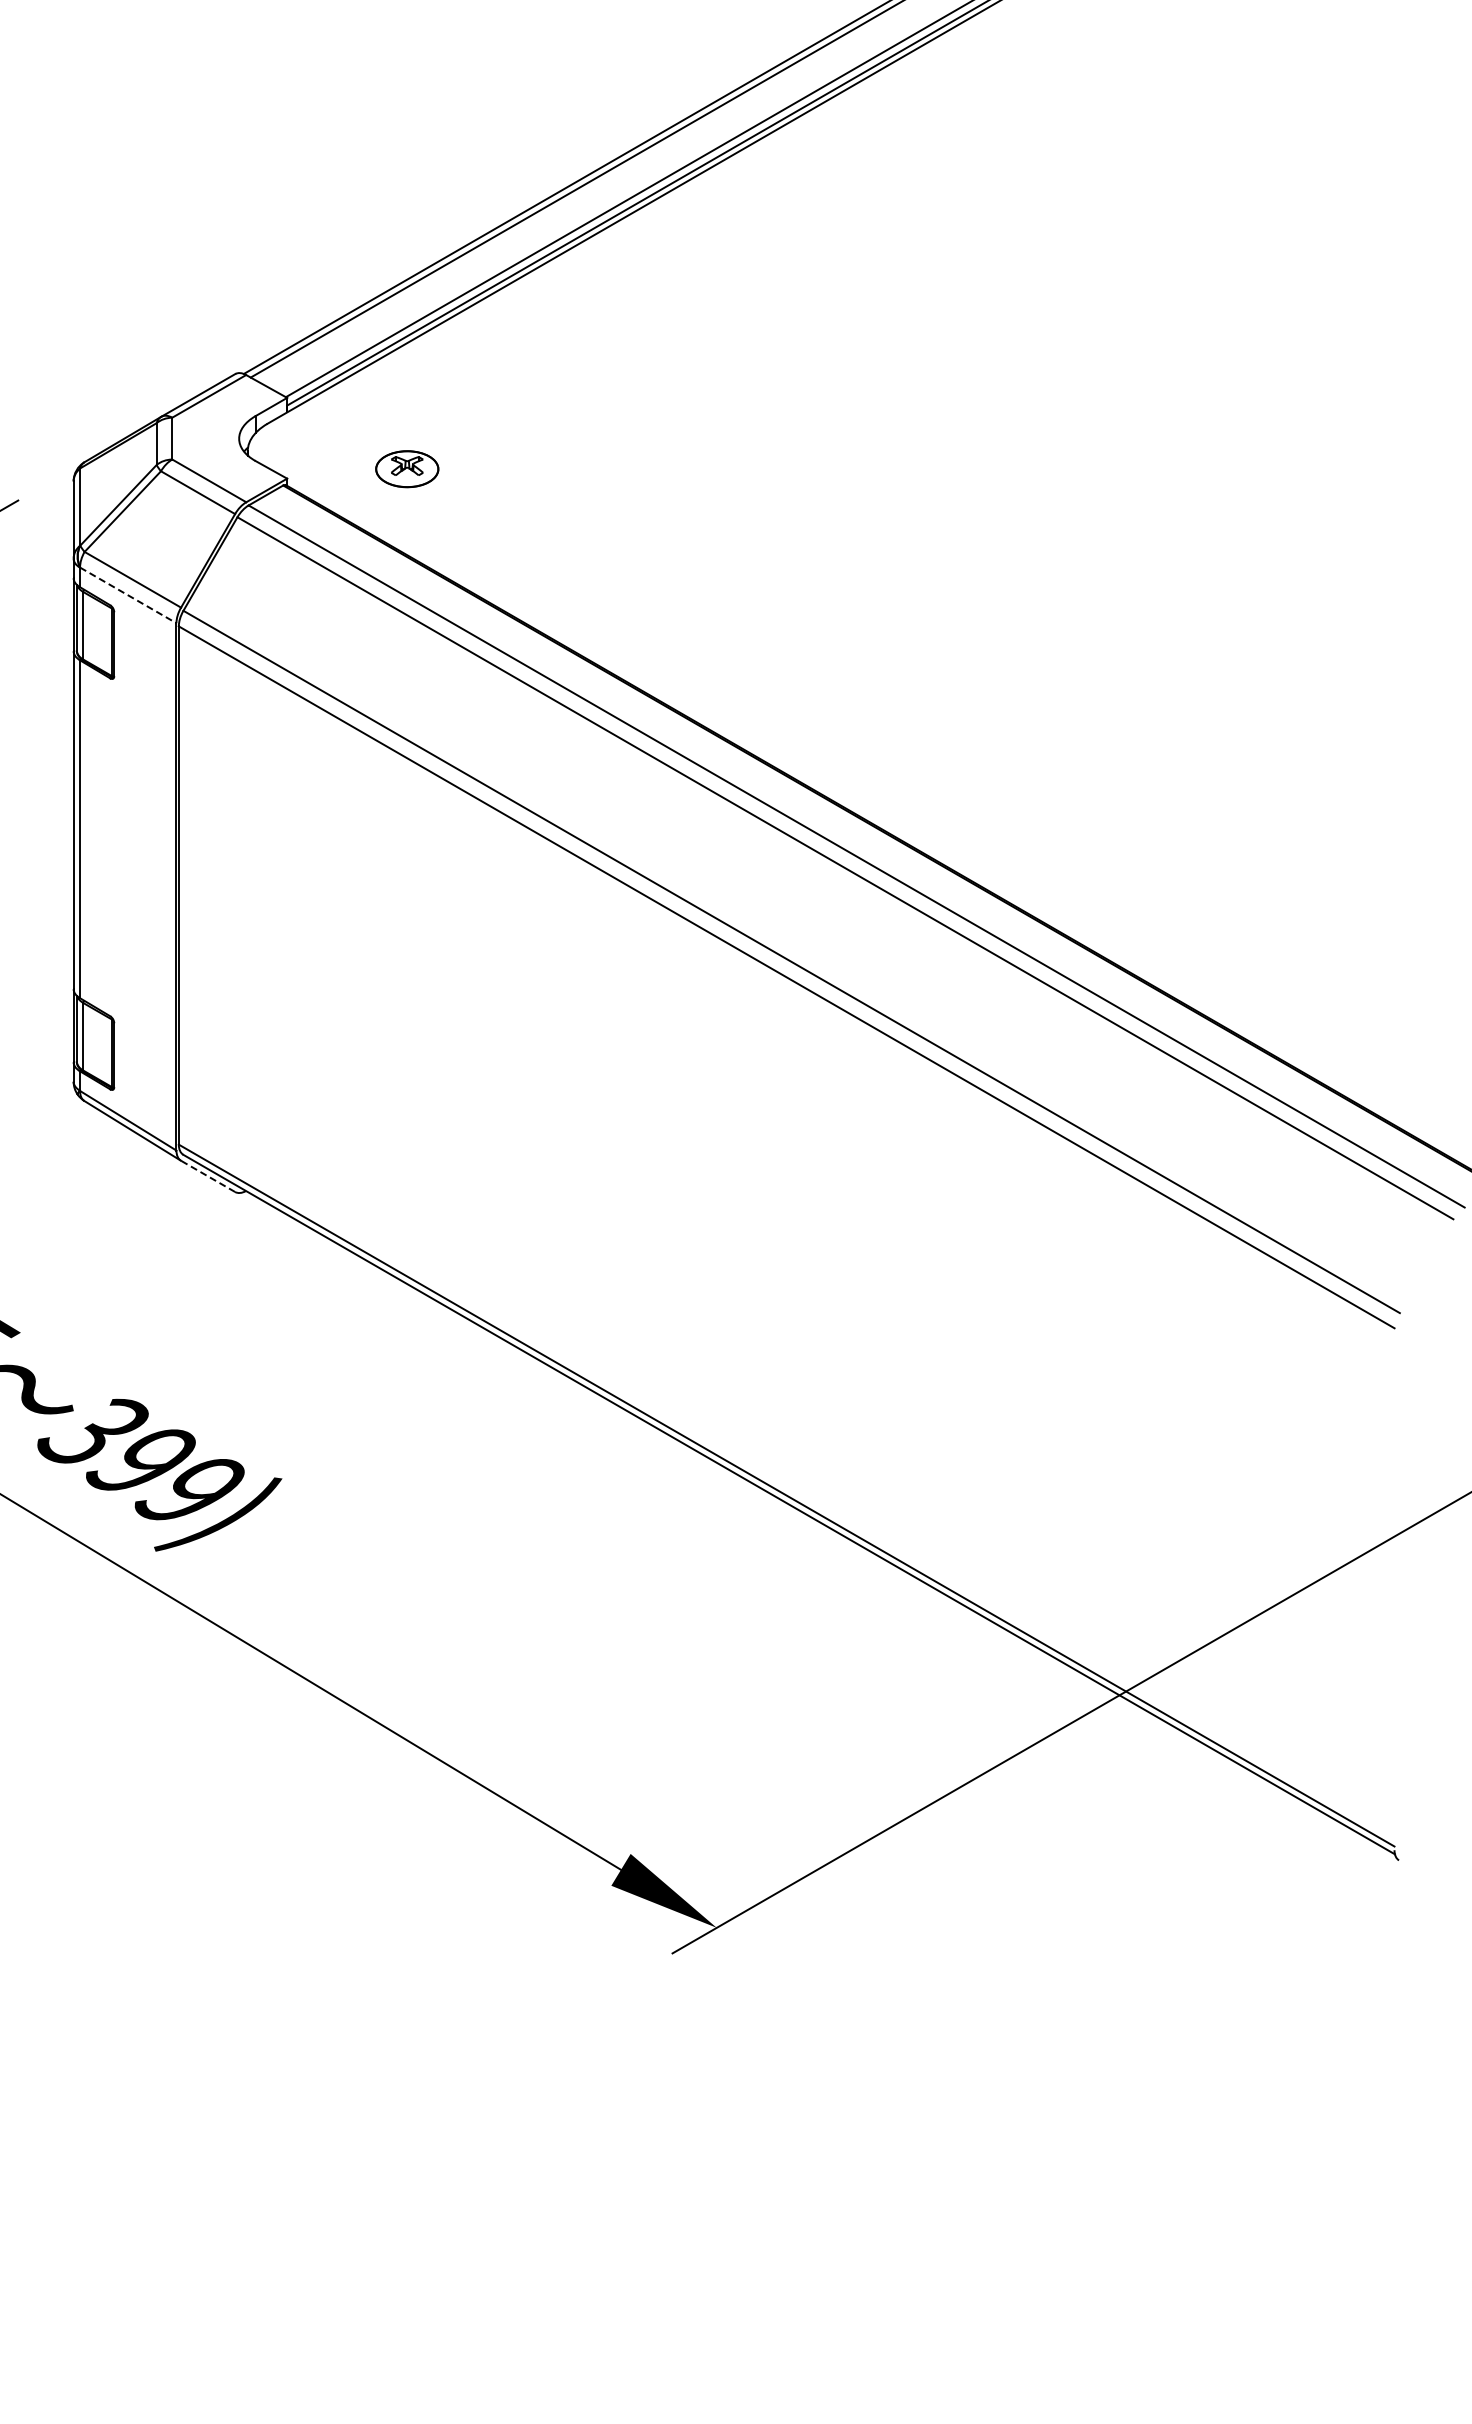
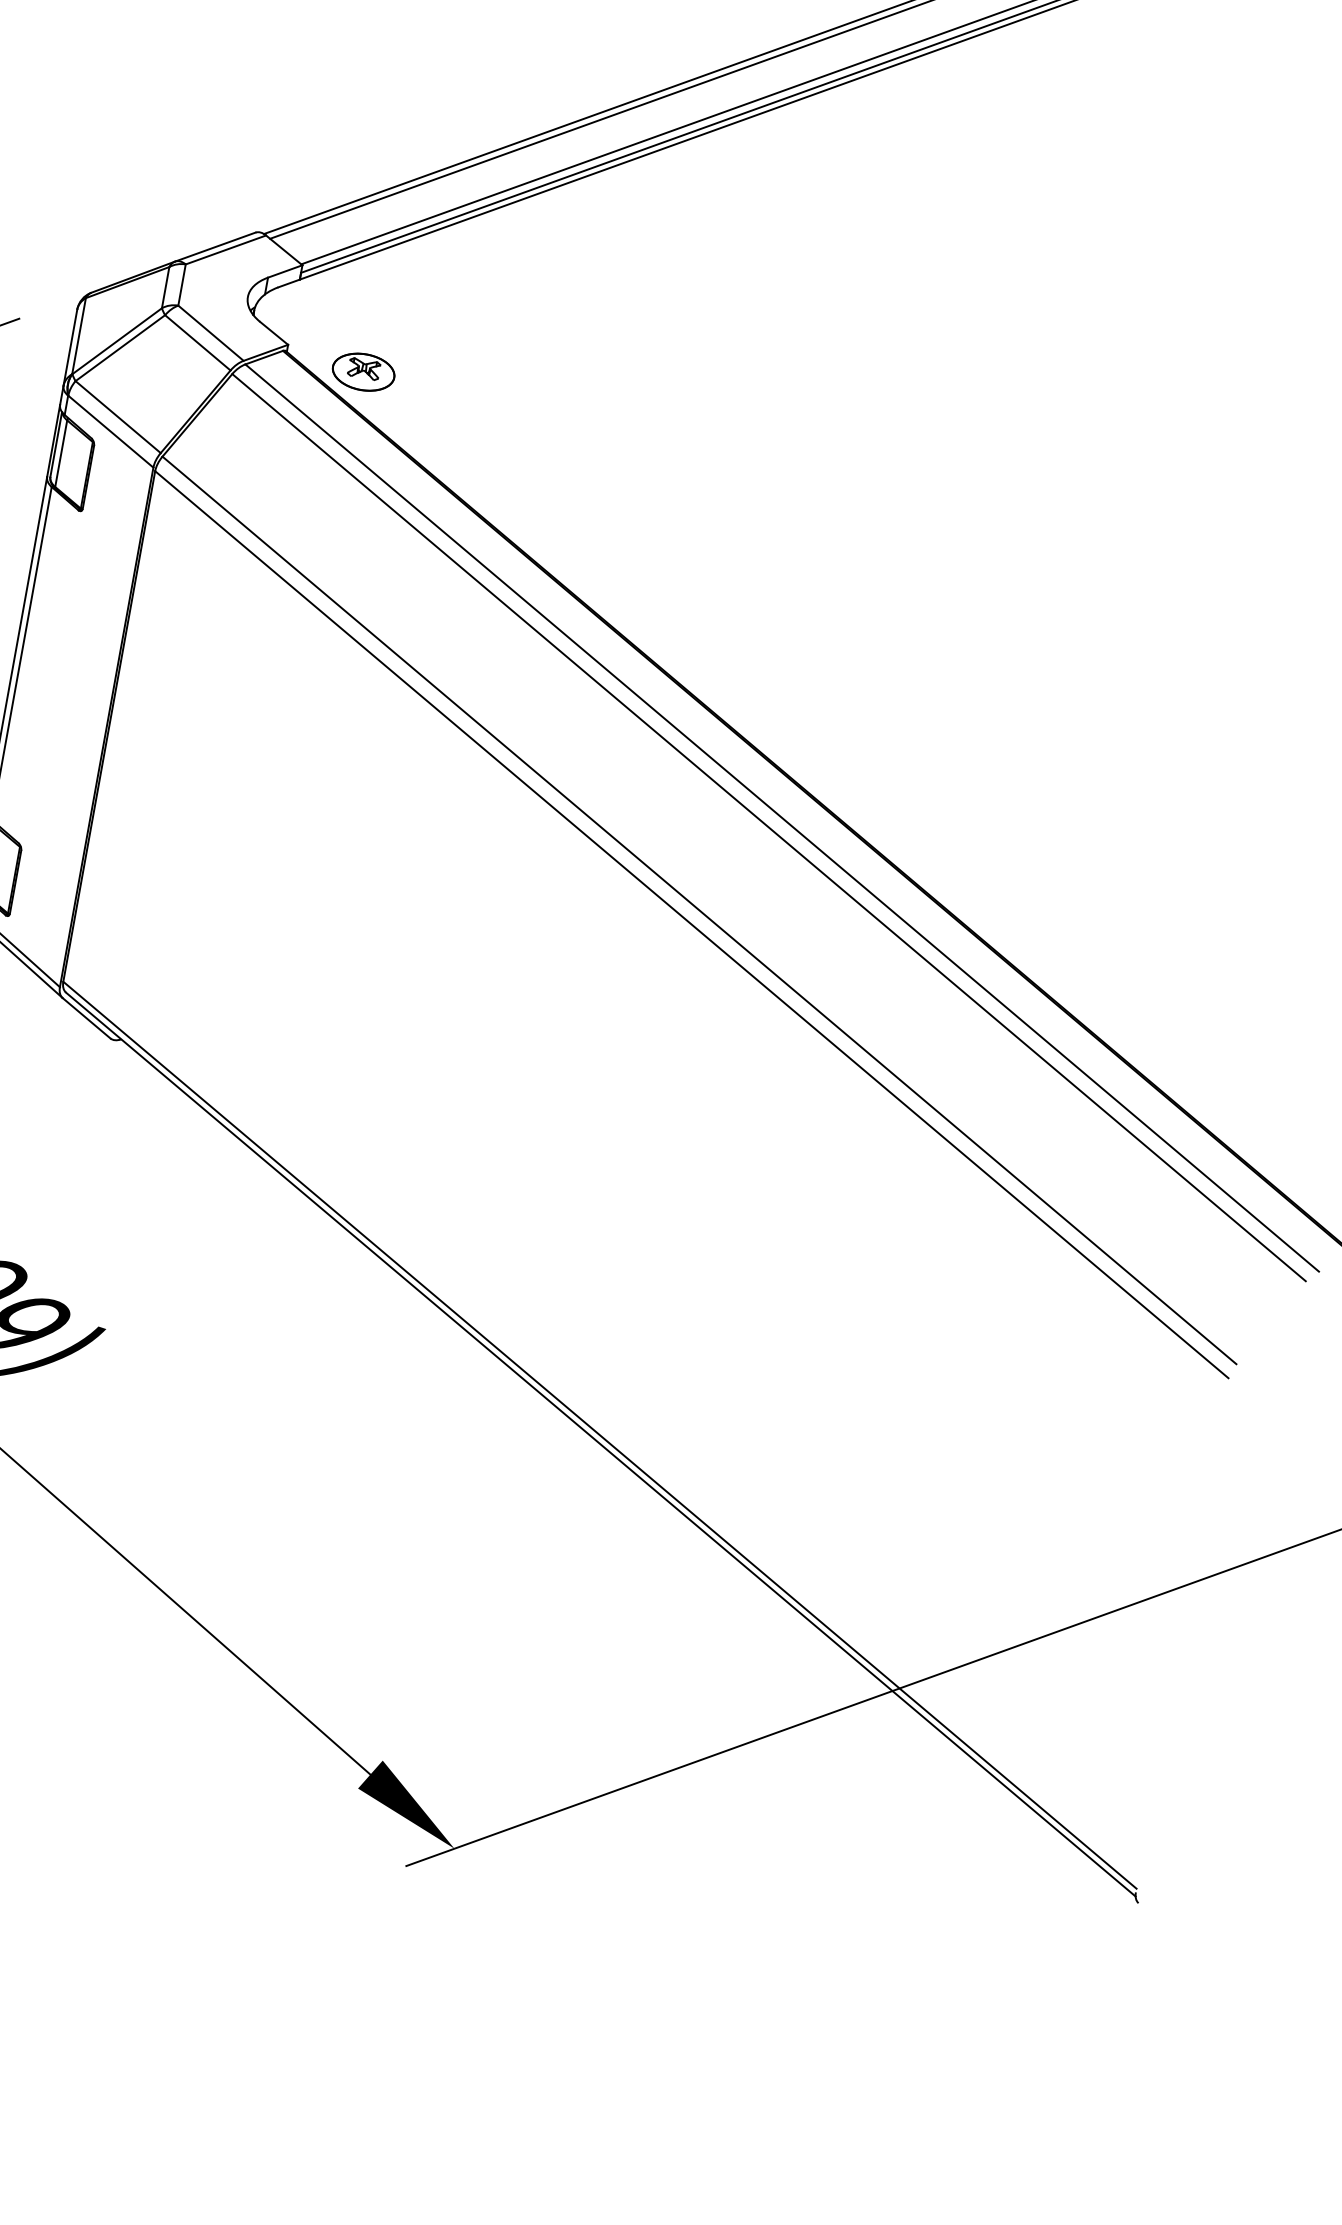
part: (407, 469) -> (363, 372), moved
line: (128, 595) -> (111, 431), dashed -> solid
line: (207, 1176) -> (85, 1018), dashed -> solid

